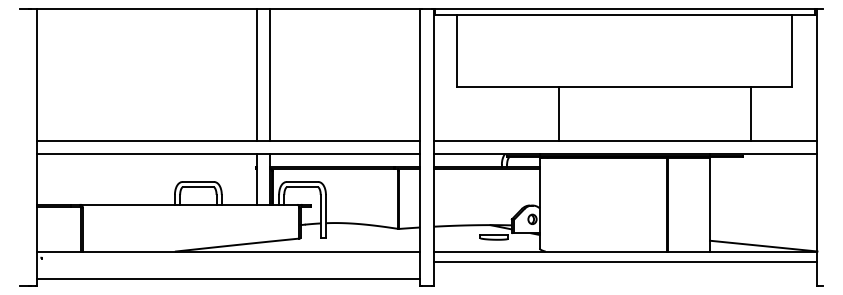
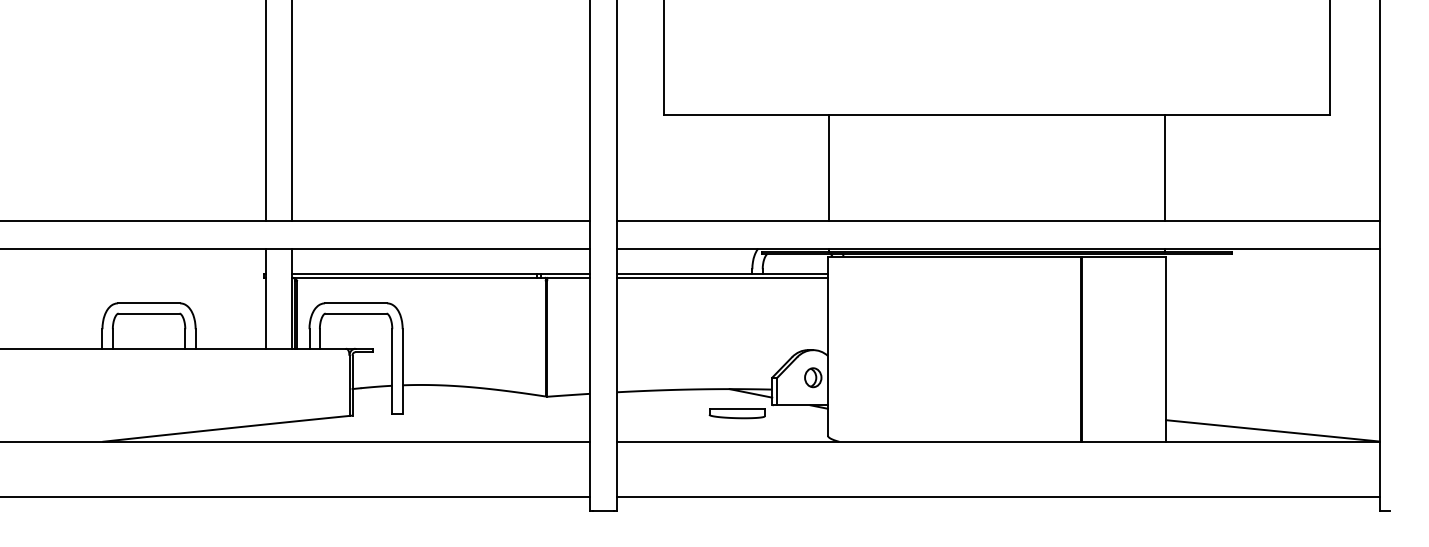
line: (559, 113) -> (829, 167), moved
line: (750, 113) -> (1165, 167), moved
line: (625, 262) -> (998, 497), moved

